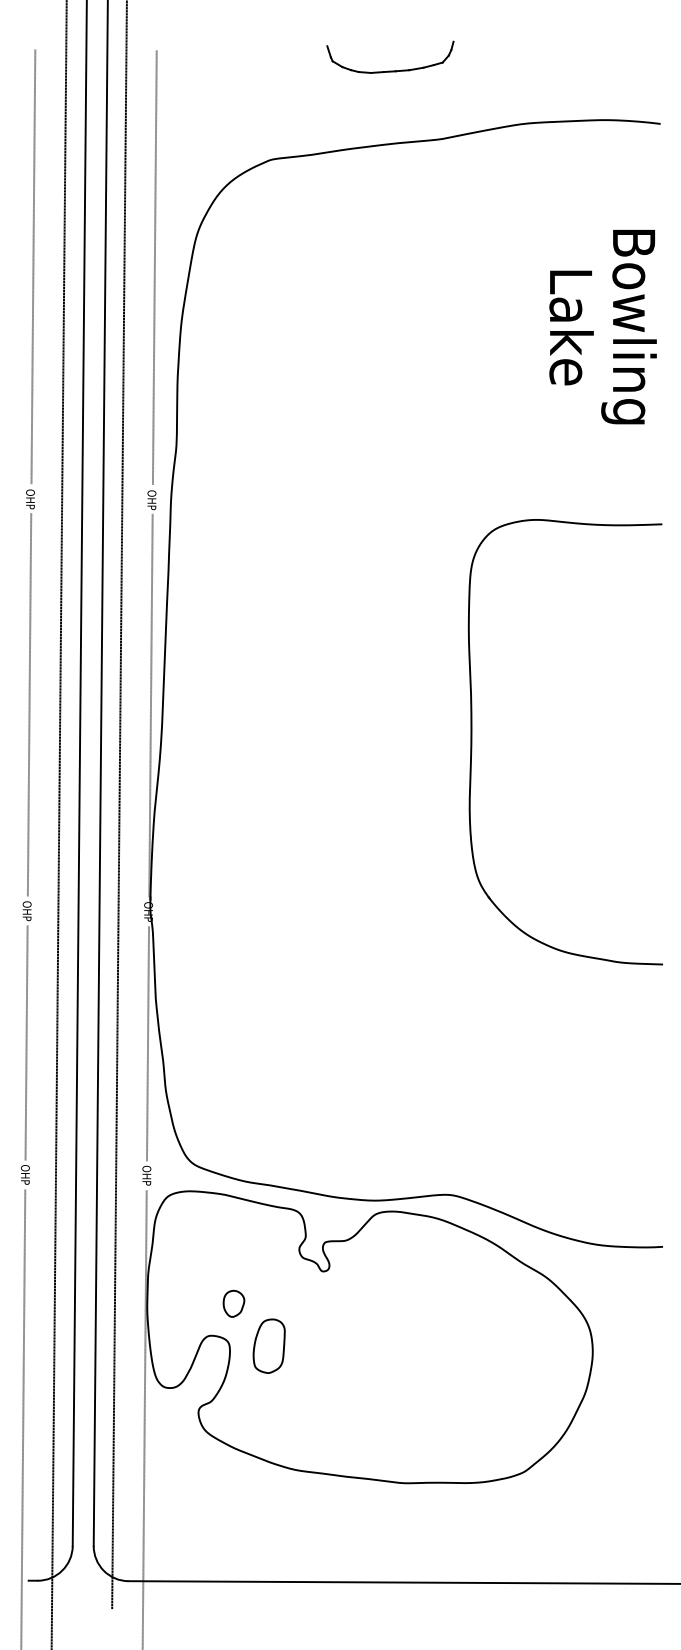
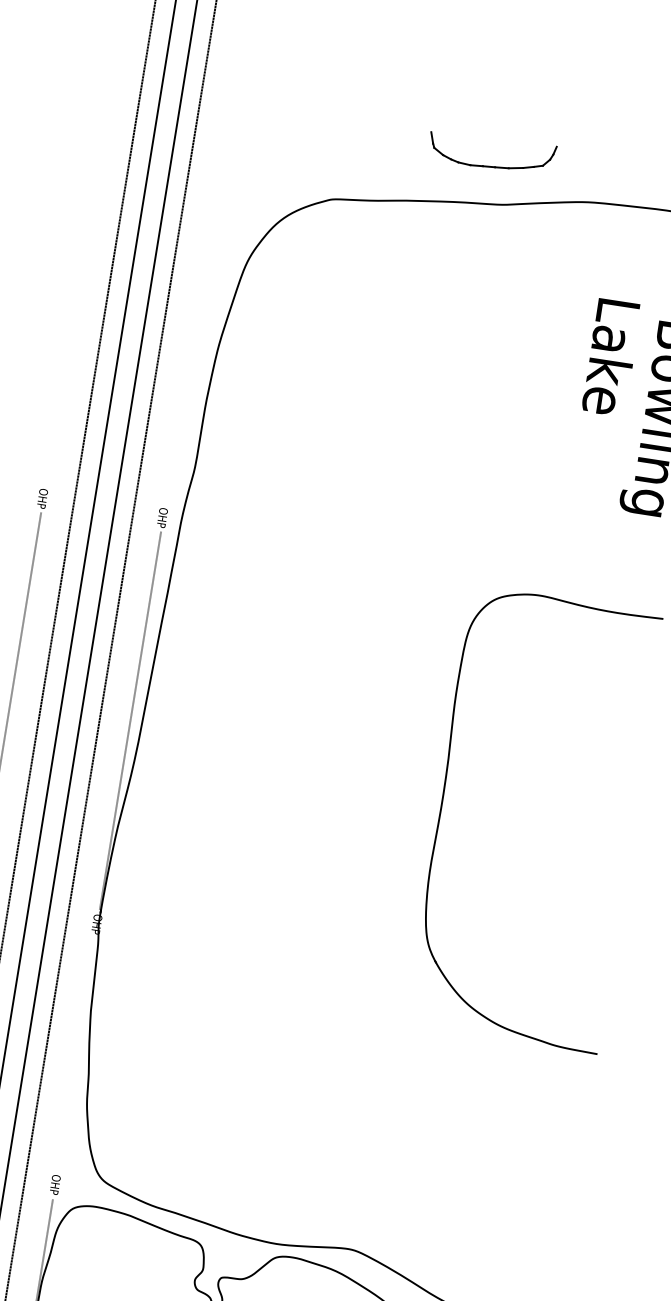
part: (390, 70) -> (490, 165), moved
line: (33, 266) -> (80, 268), removed
line: (154, 267) -> (200, 288), removed
text: (571, 327) -> (611, 357), moved
line: (147, 1043) -> (75, 1054), removed

